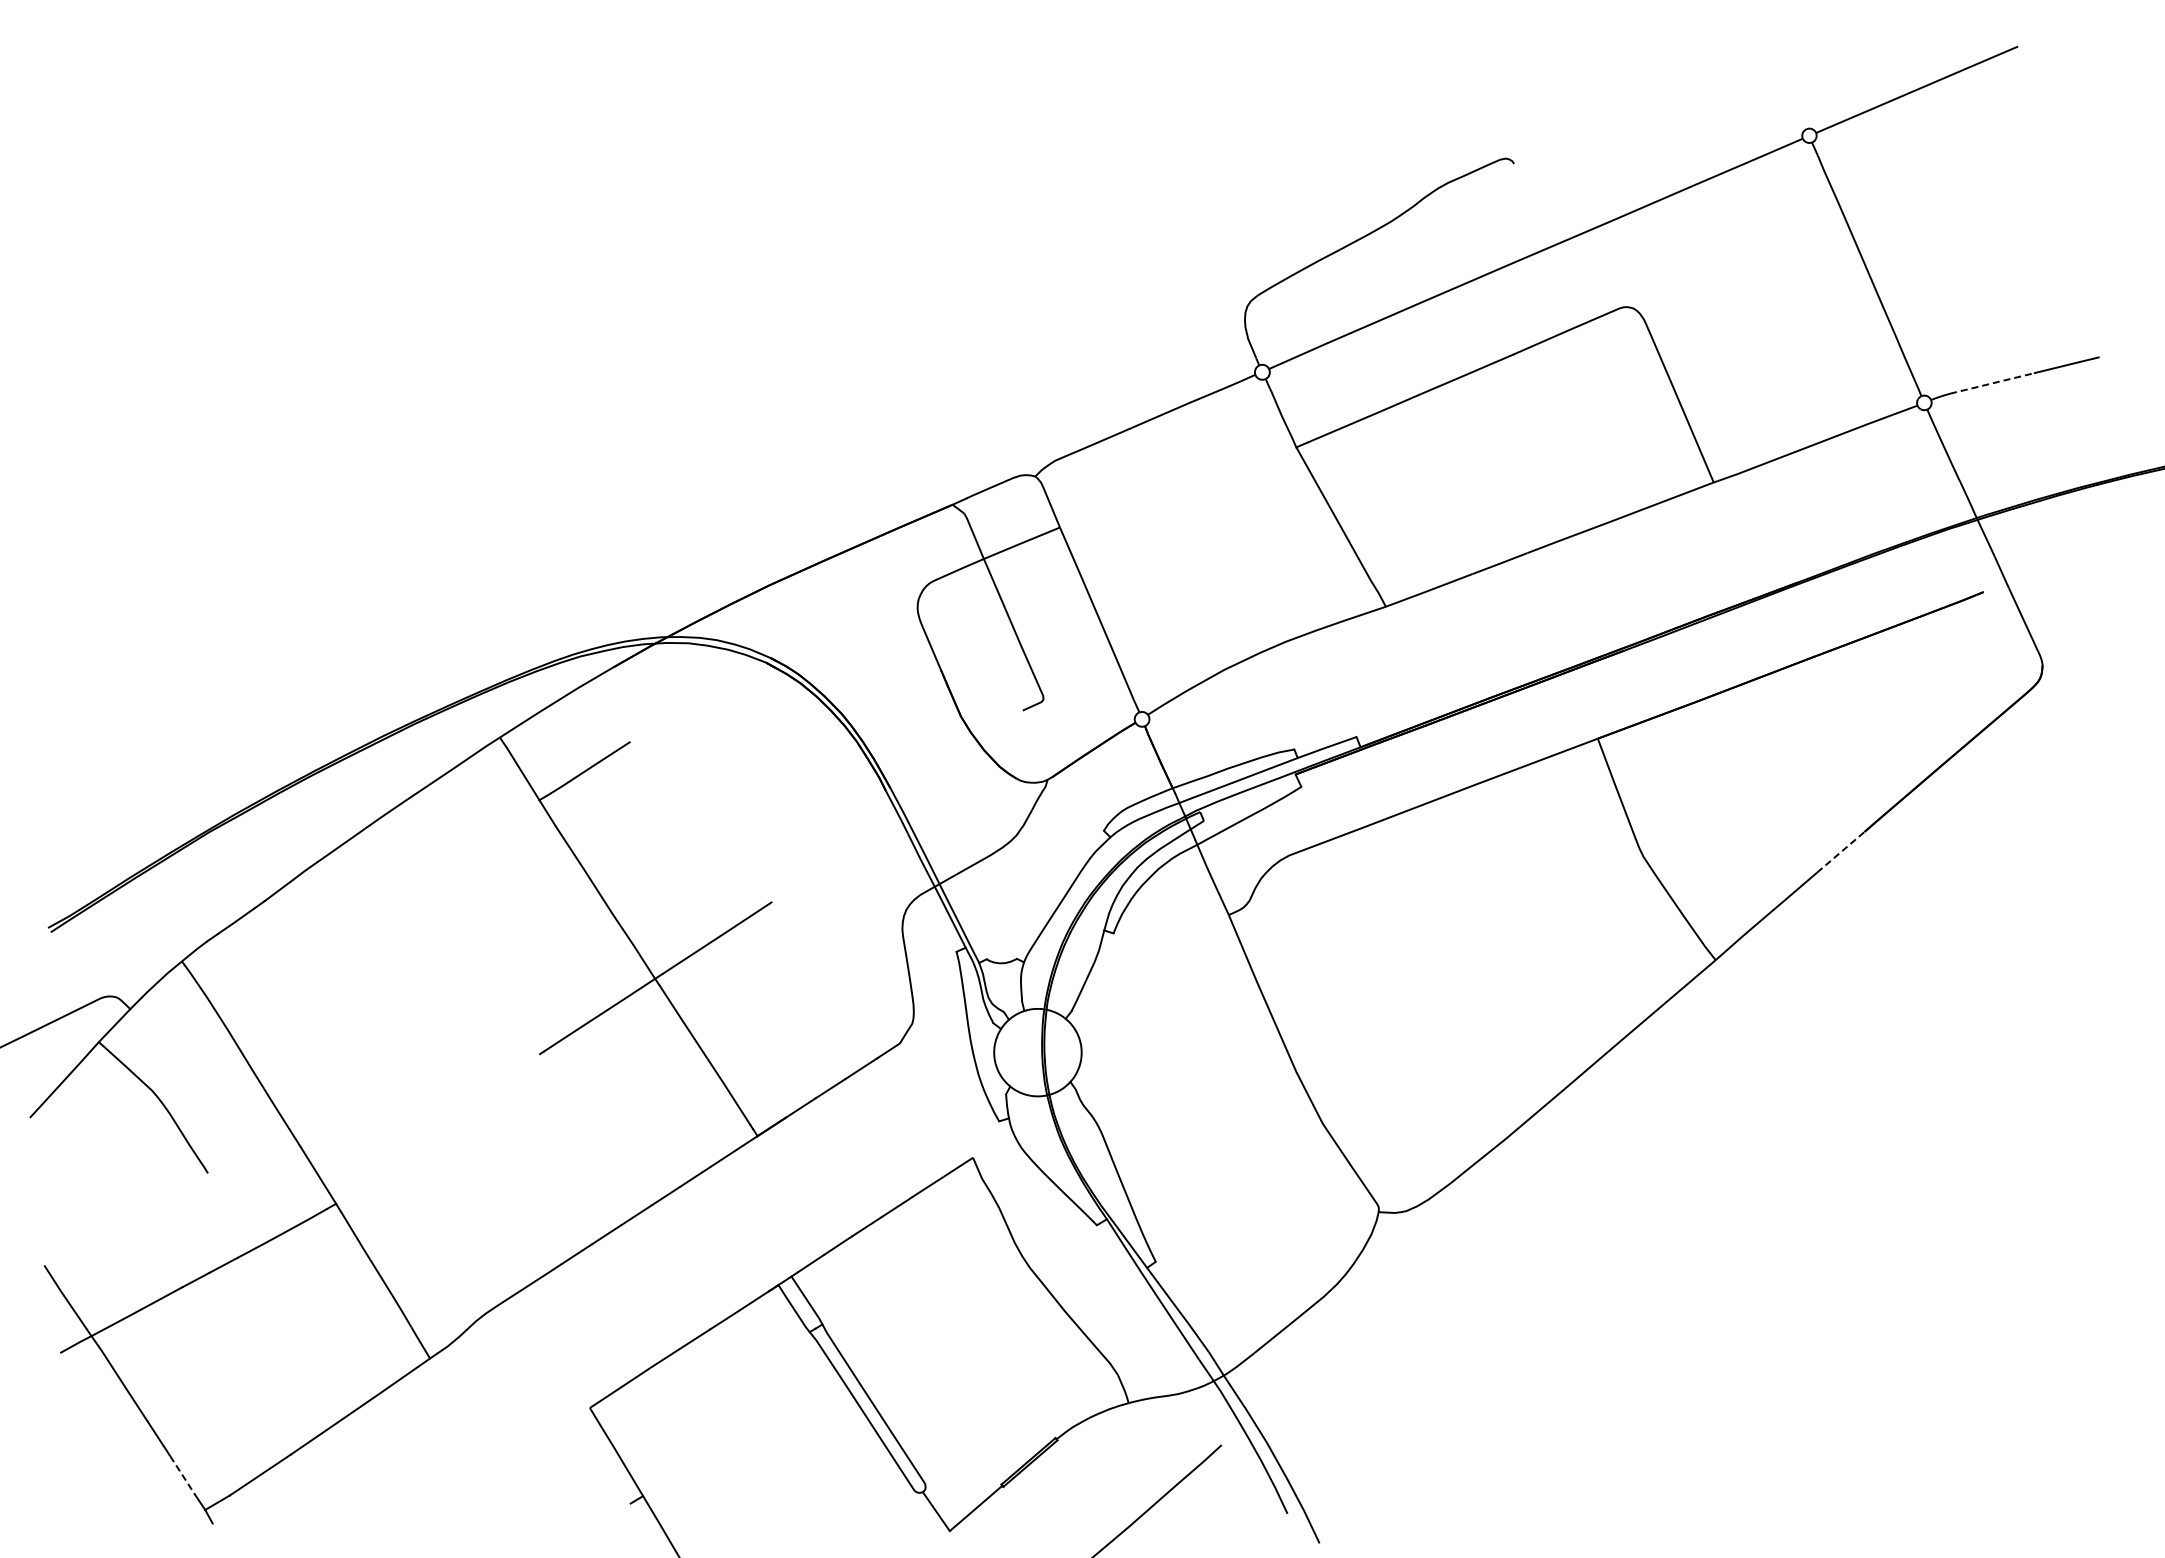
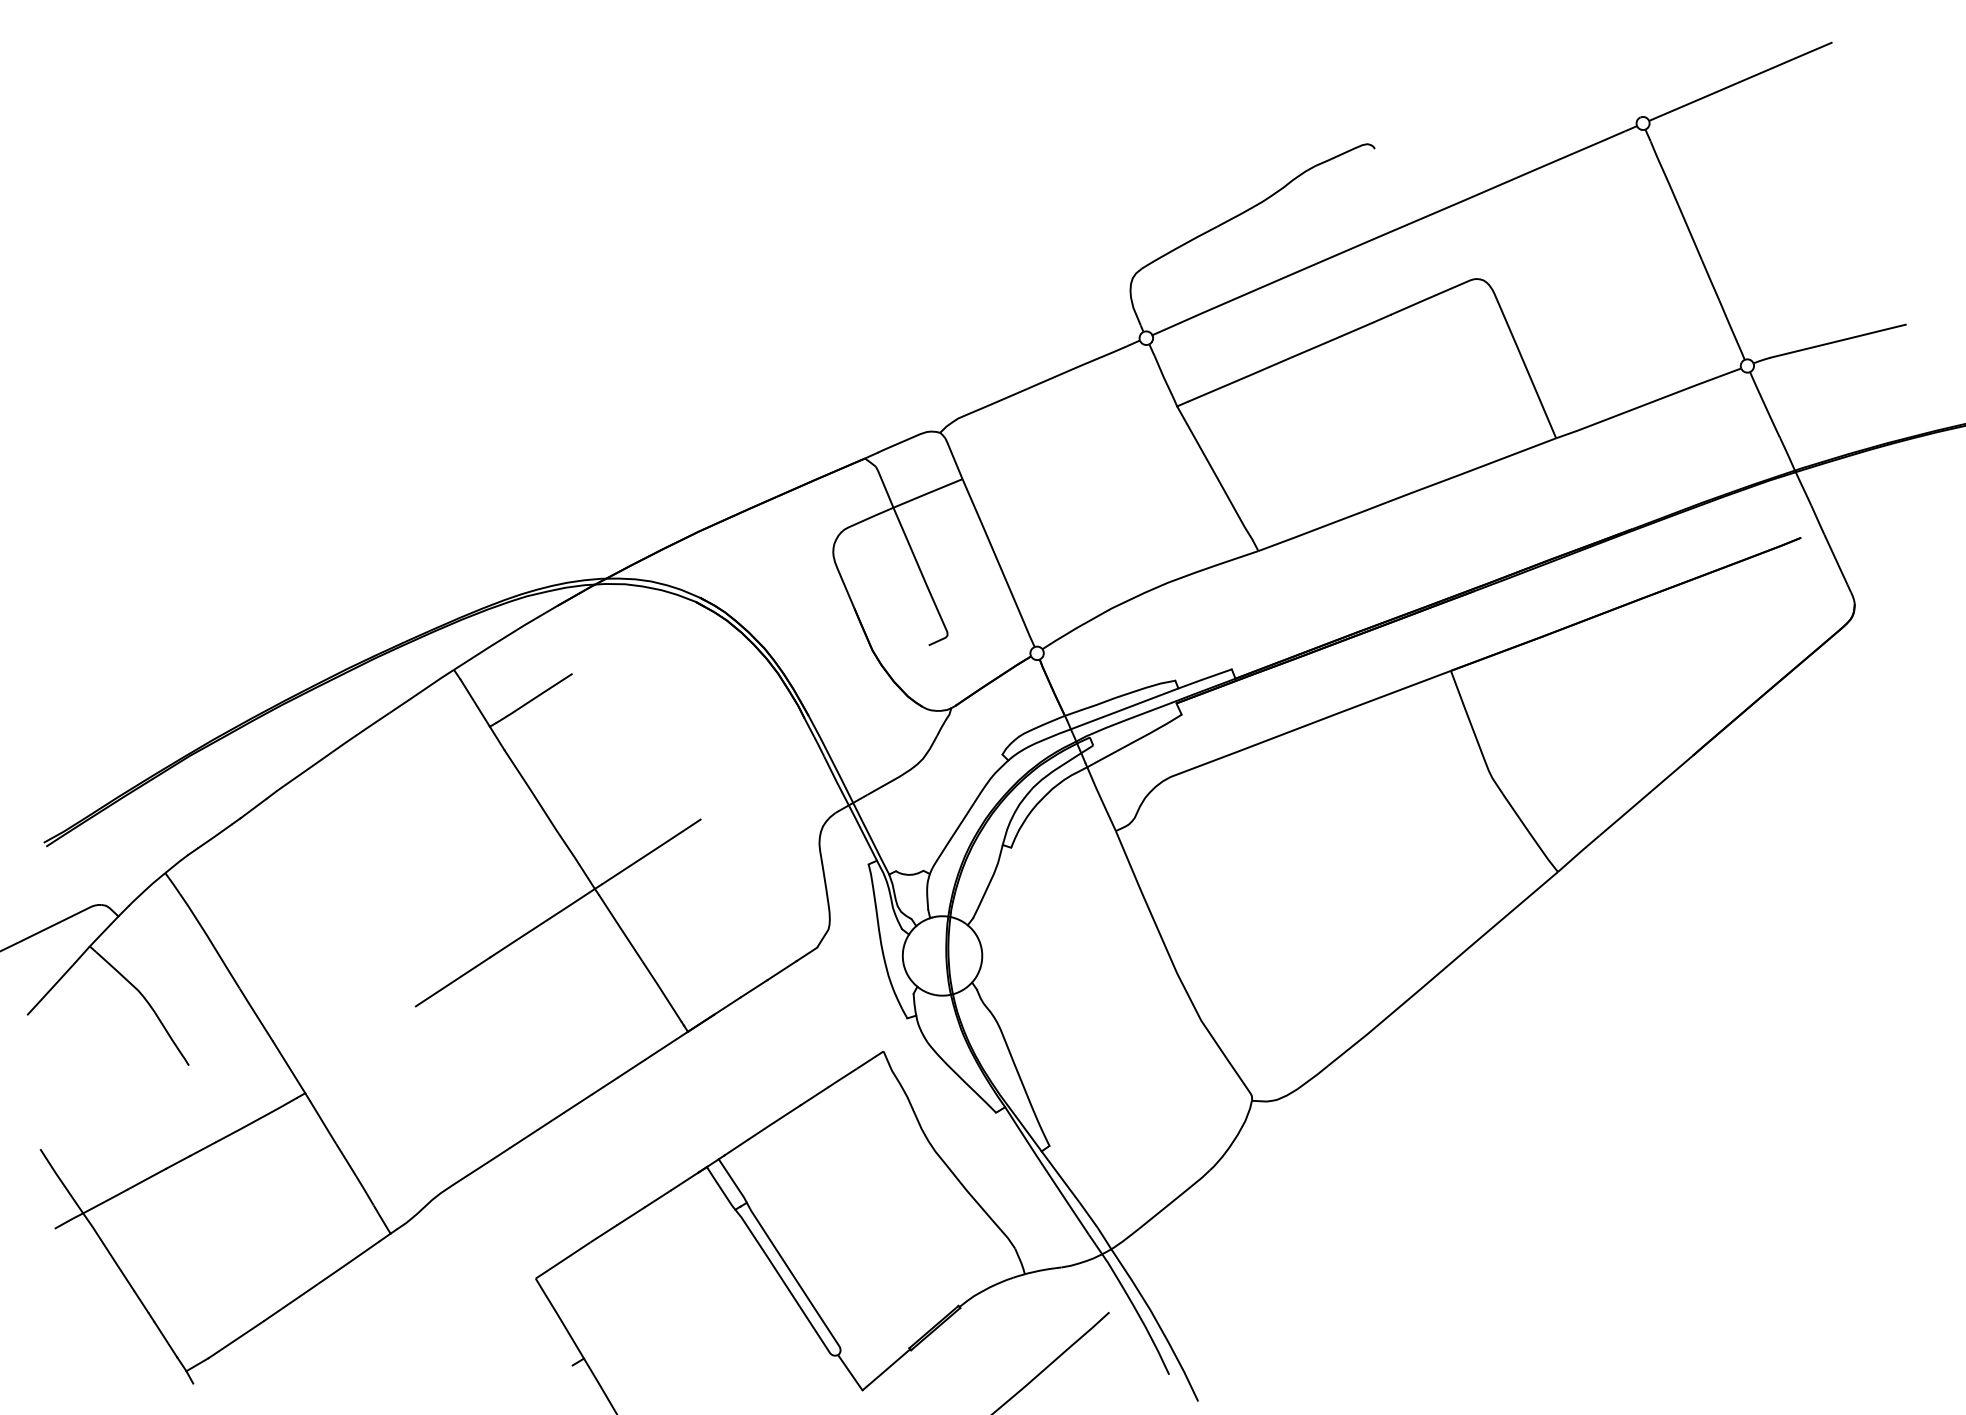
line: (1992, 383) -> (1809, 348), dashed -> solid
line: (1841, 851) -> (1672, 773), dashed -> solid
line: (498, 1081) -> (452, 982), added
line: (182, 1475) -> (165, 1339), dashed -> solid

